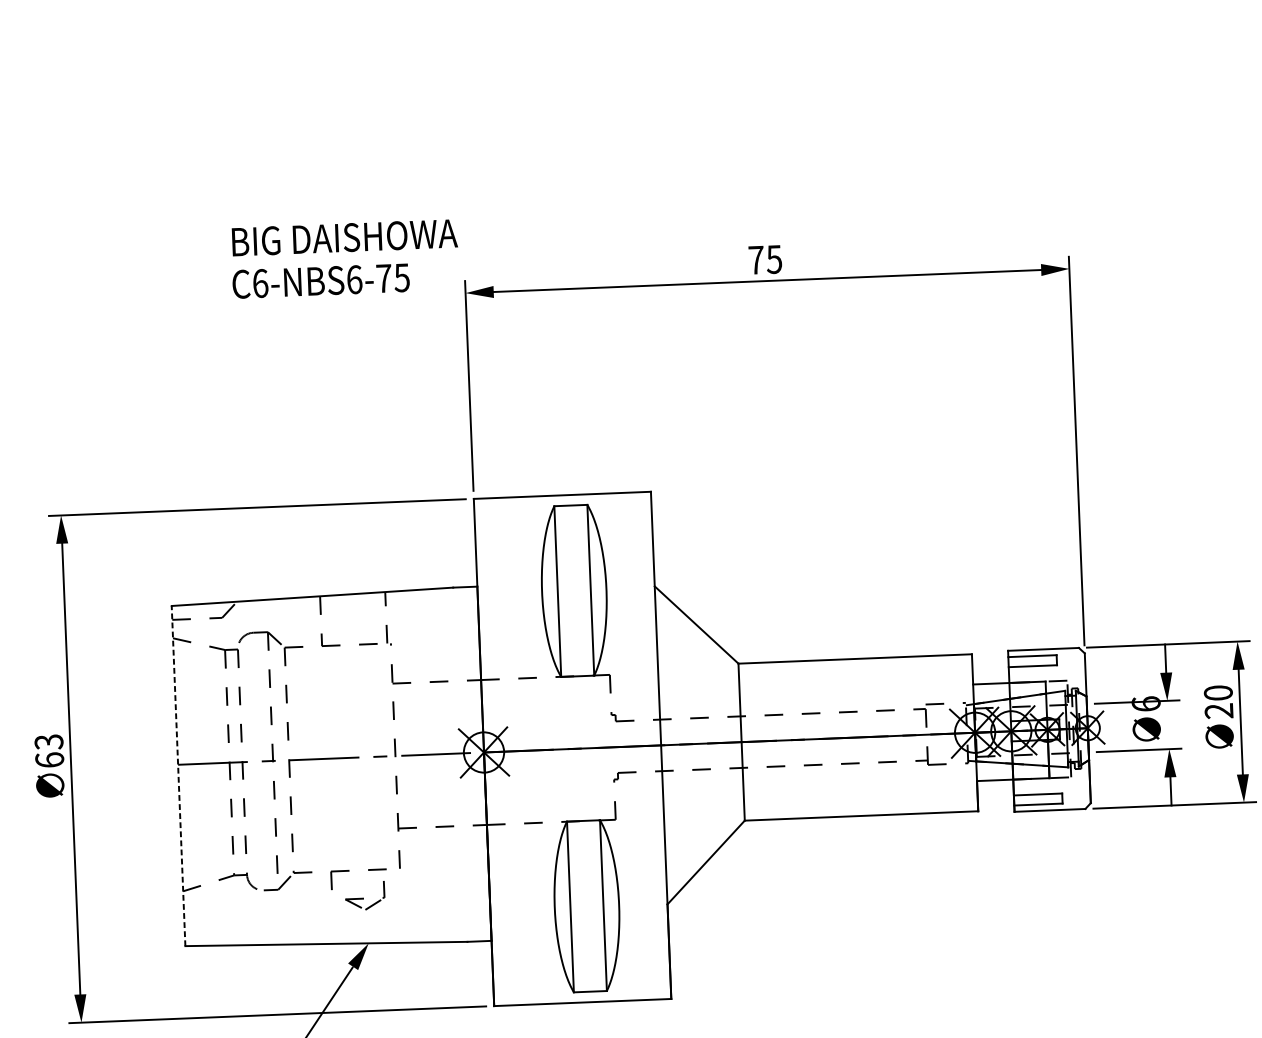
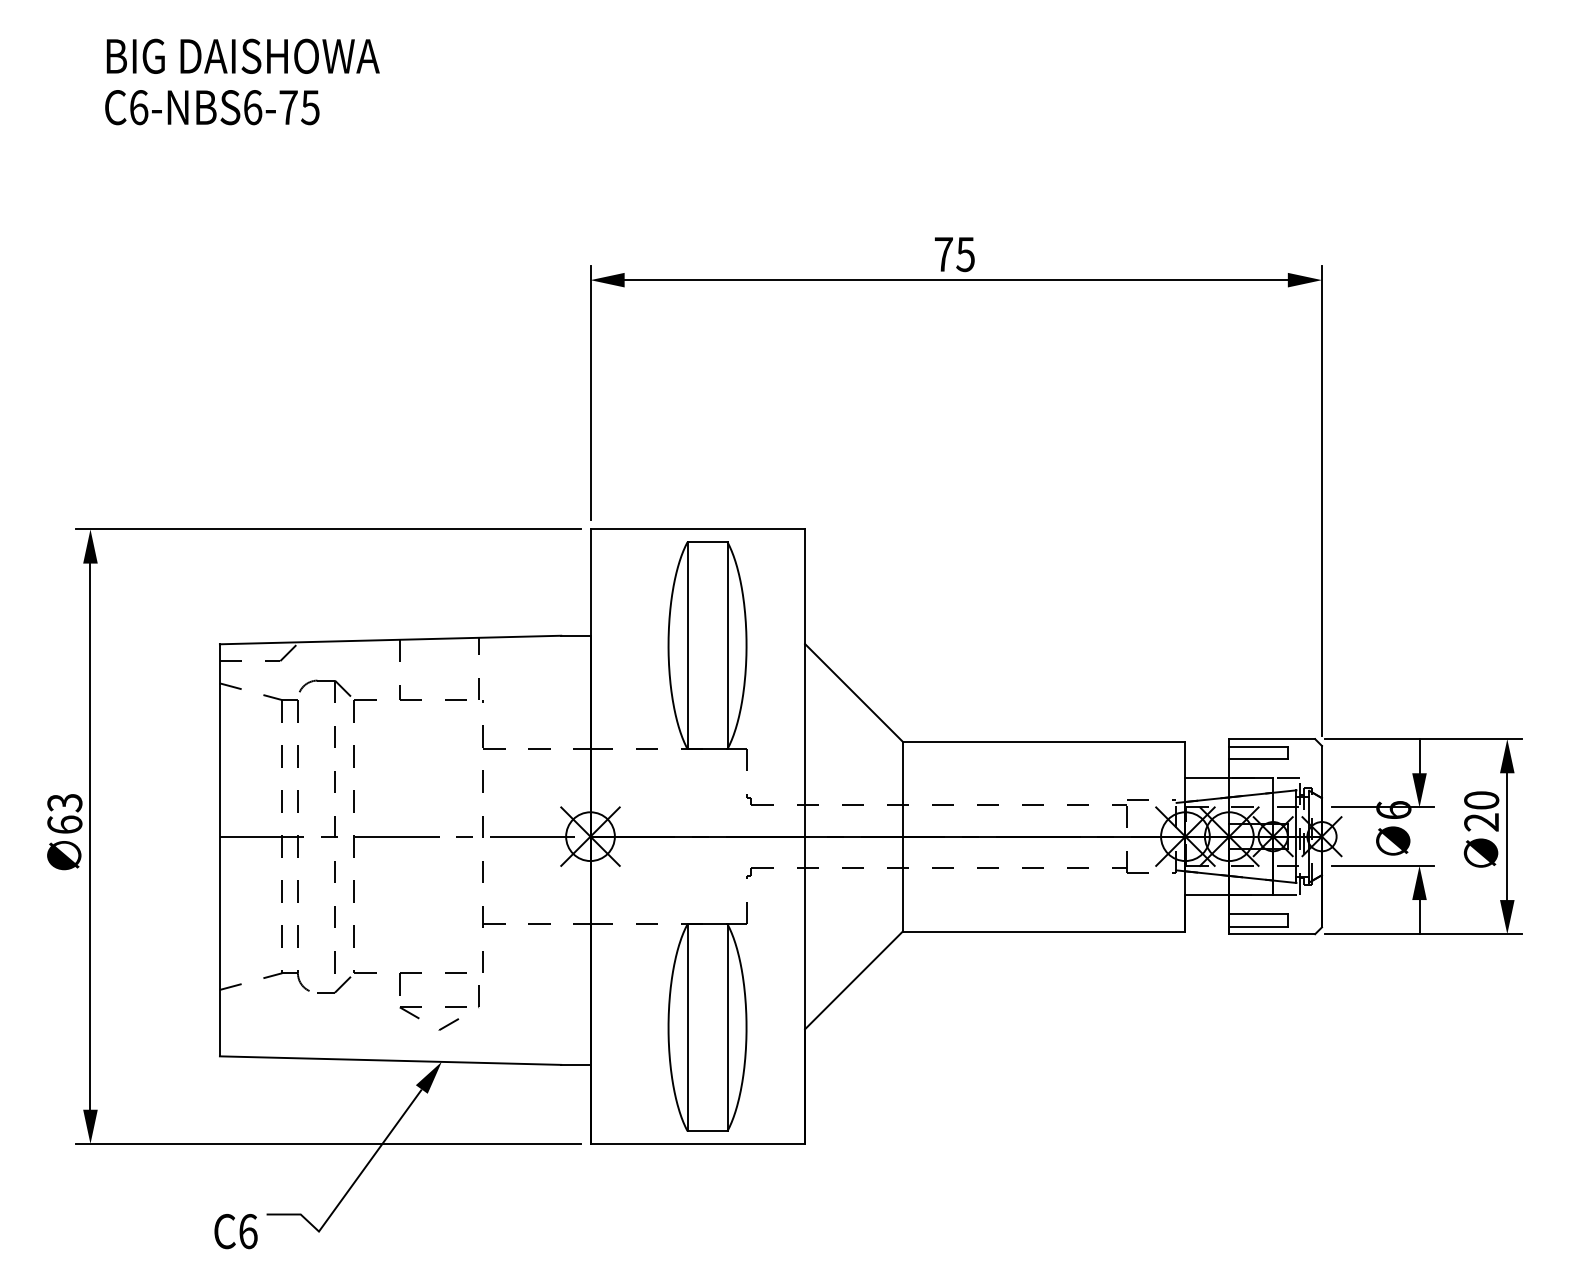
text: (345, 258) -> (242, 81), moved
line: (178, 775) -> (219, 849), dashed -> solid
part: (365, 898) -> (439, 1007), size x1.67

